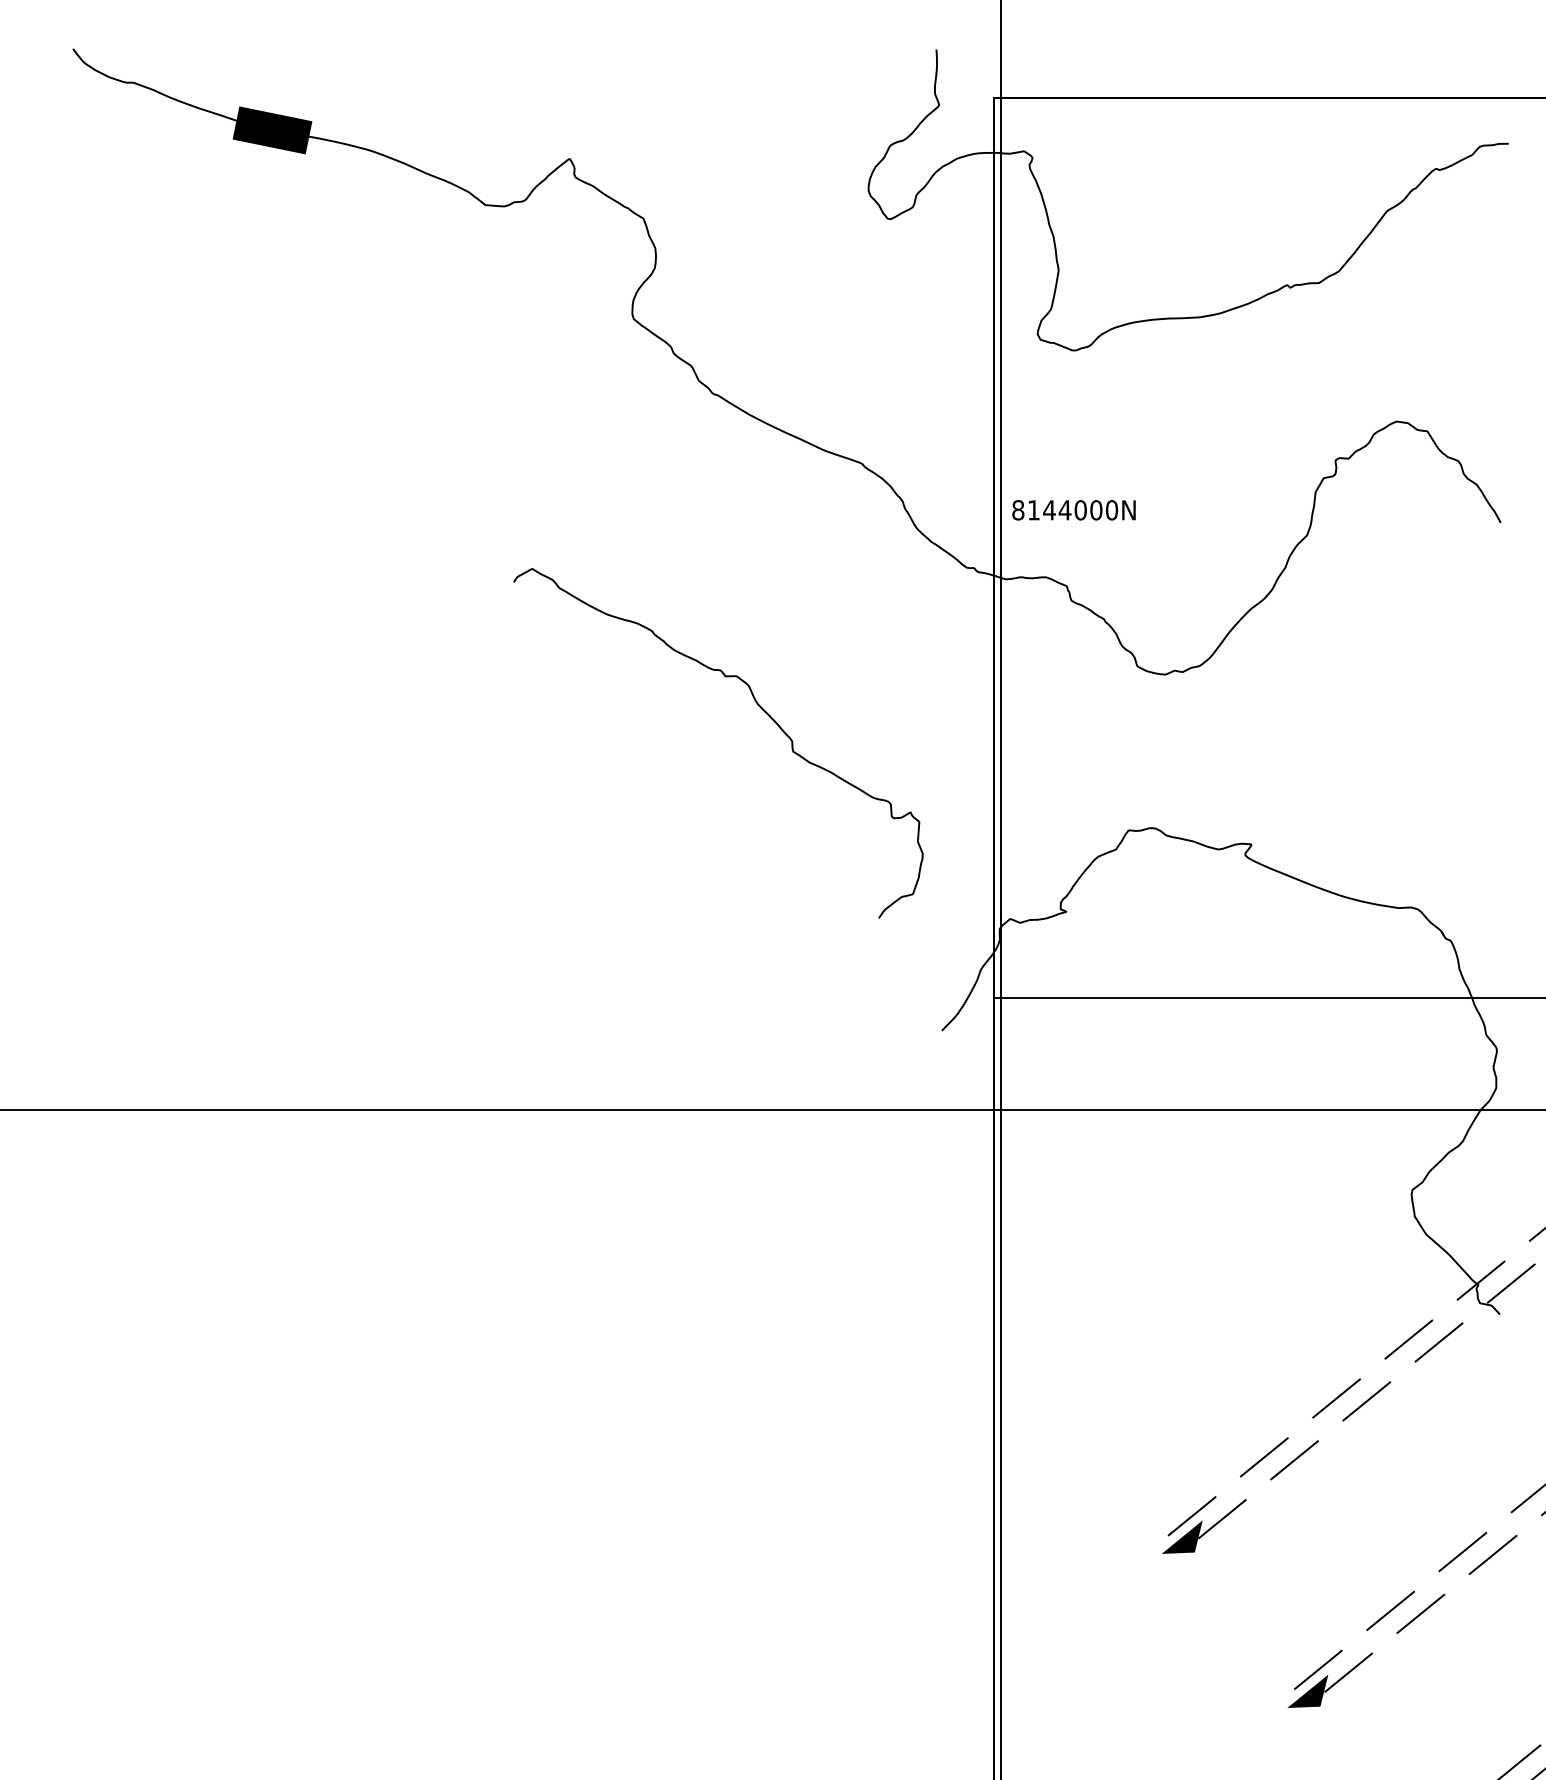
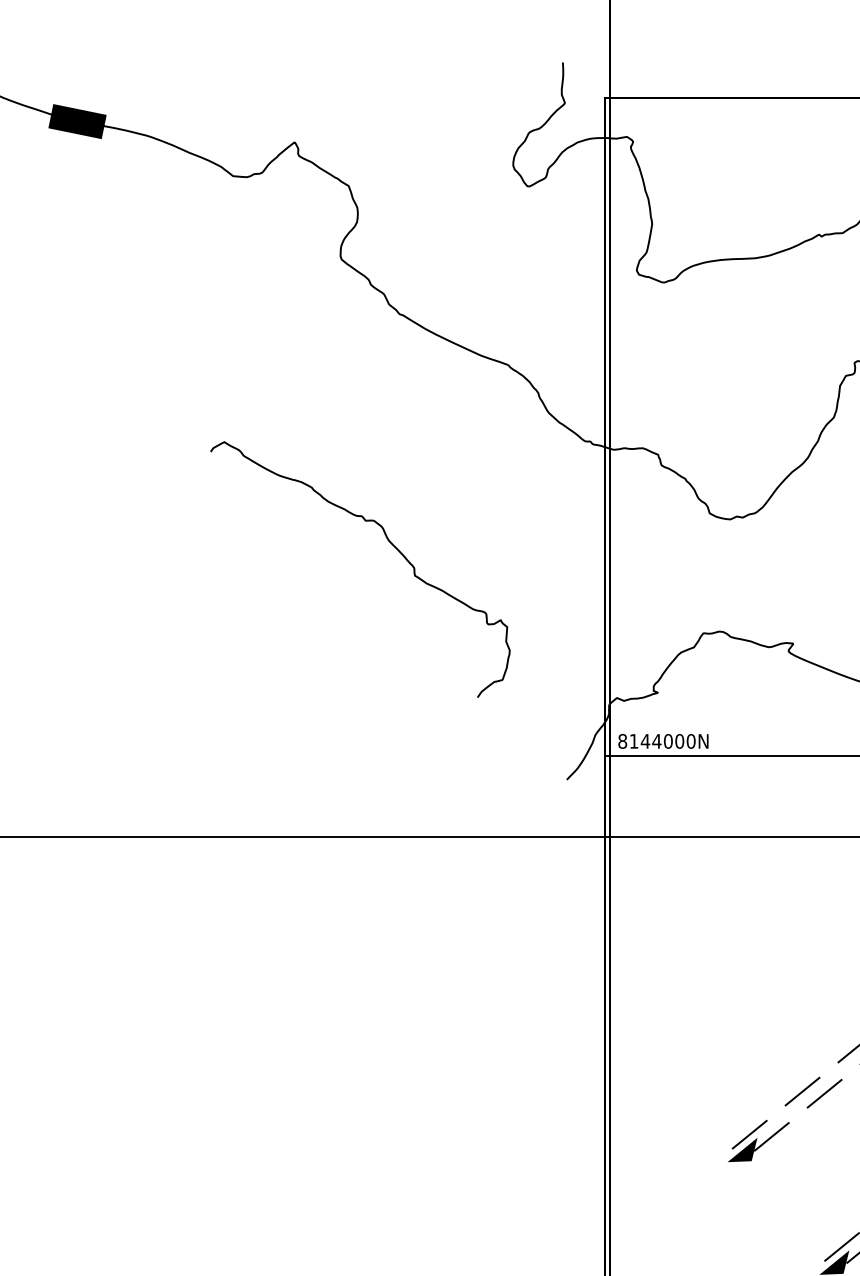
text: (1073, 510) -> (663, 741), moved
curve: (756, 704) -> (388, 541), moved

